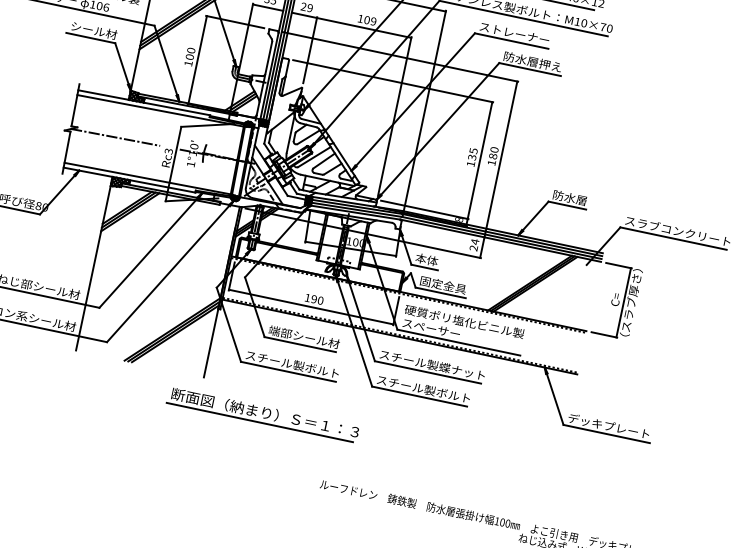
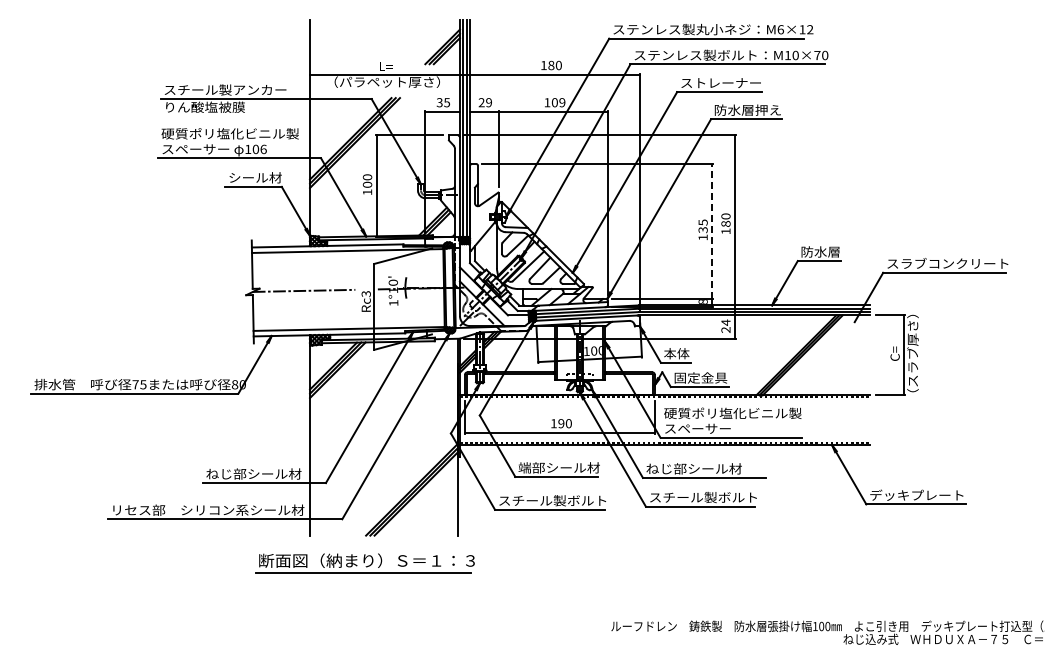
line: (480, 160) -> (712, 231), solid -> dashed
text: (431, 364) -> (706, 468), スチール製蝶ナット -> ねじ部シール材
part: (262, 414) -> (364, 563), moved

